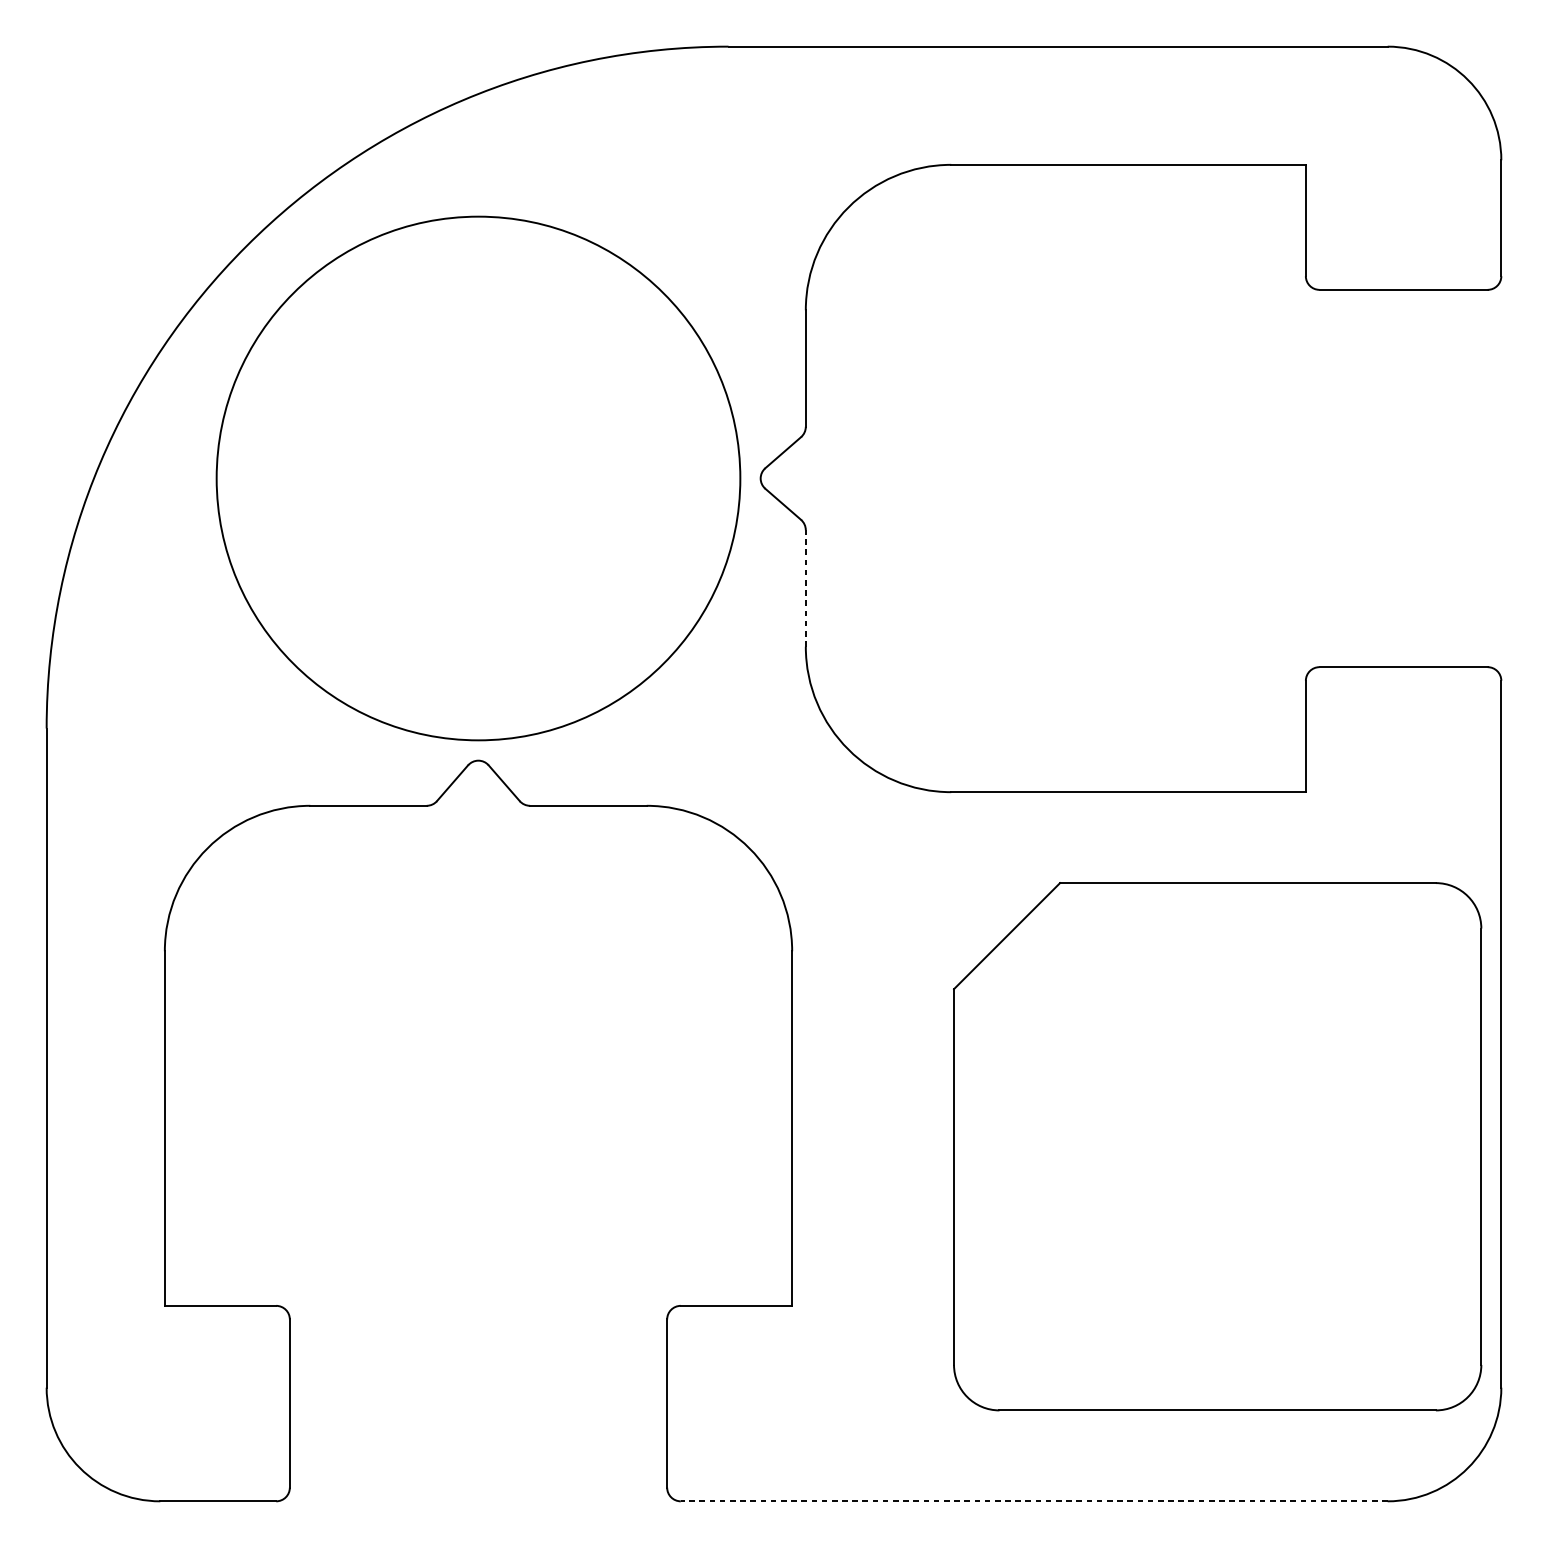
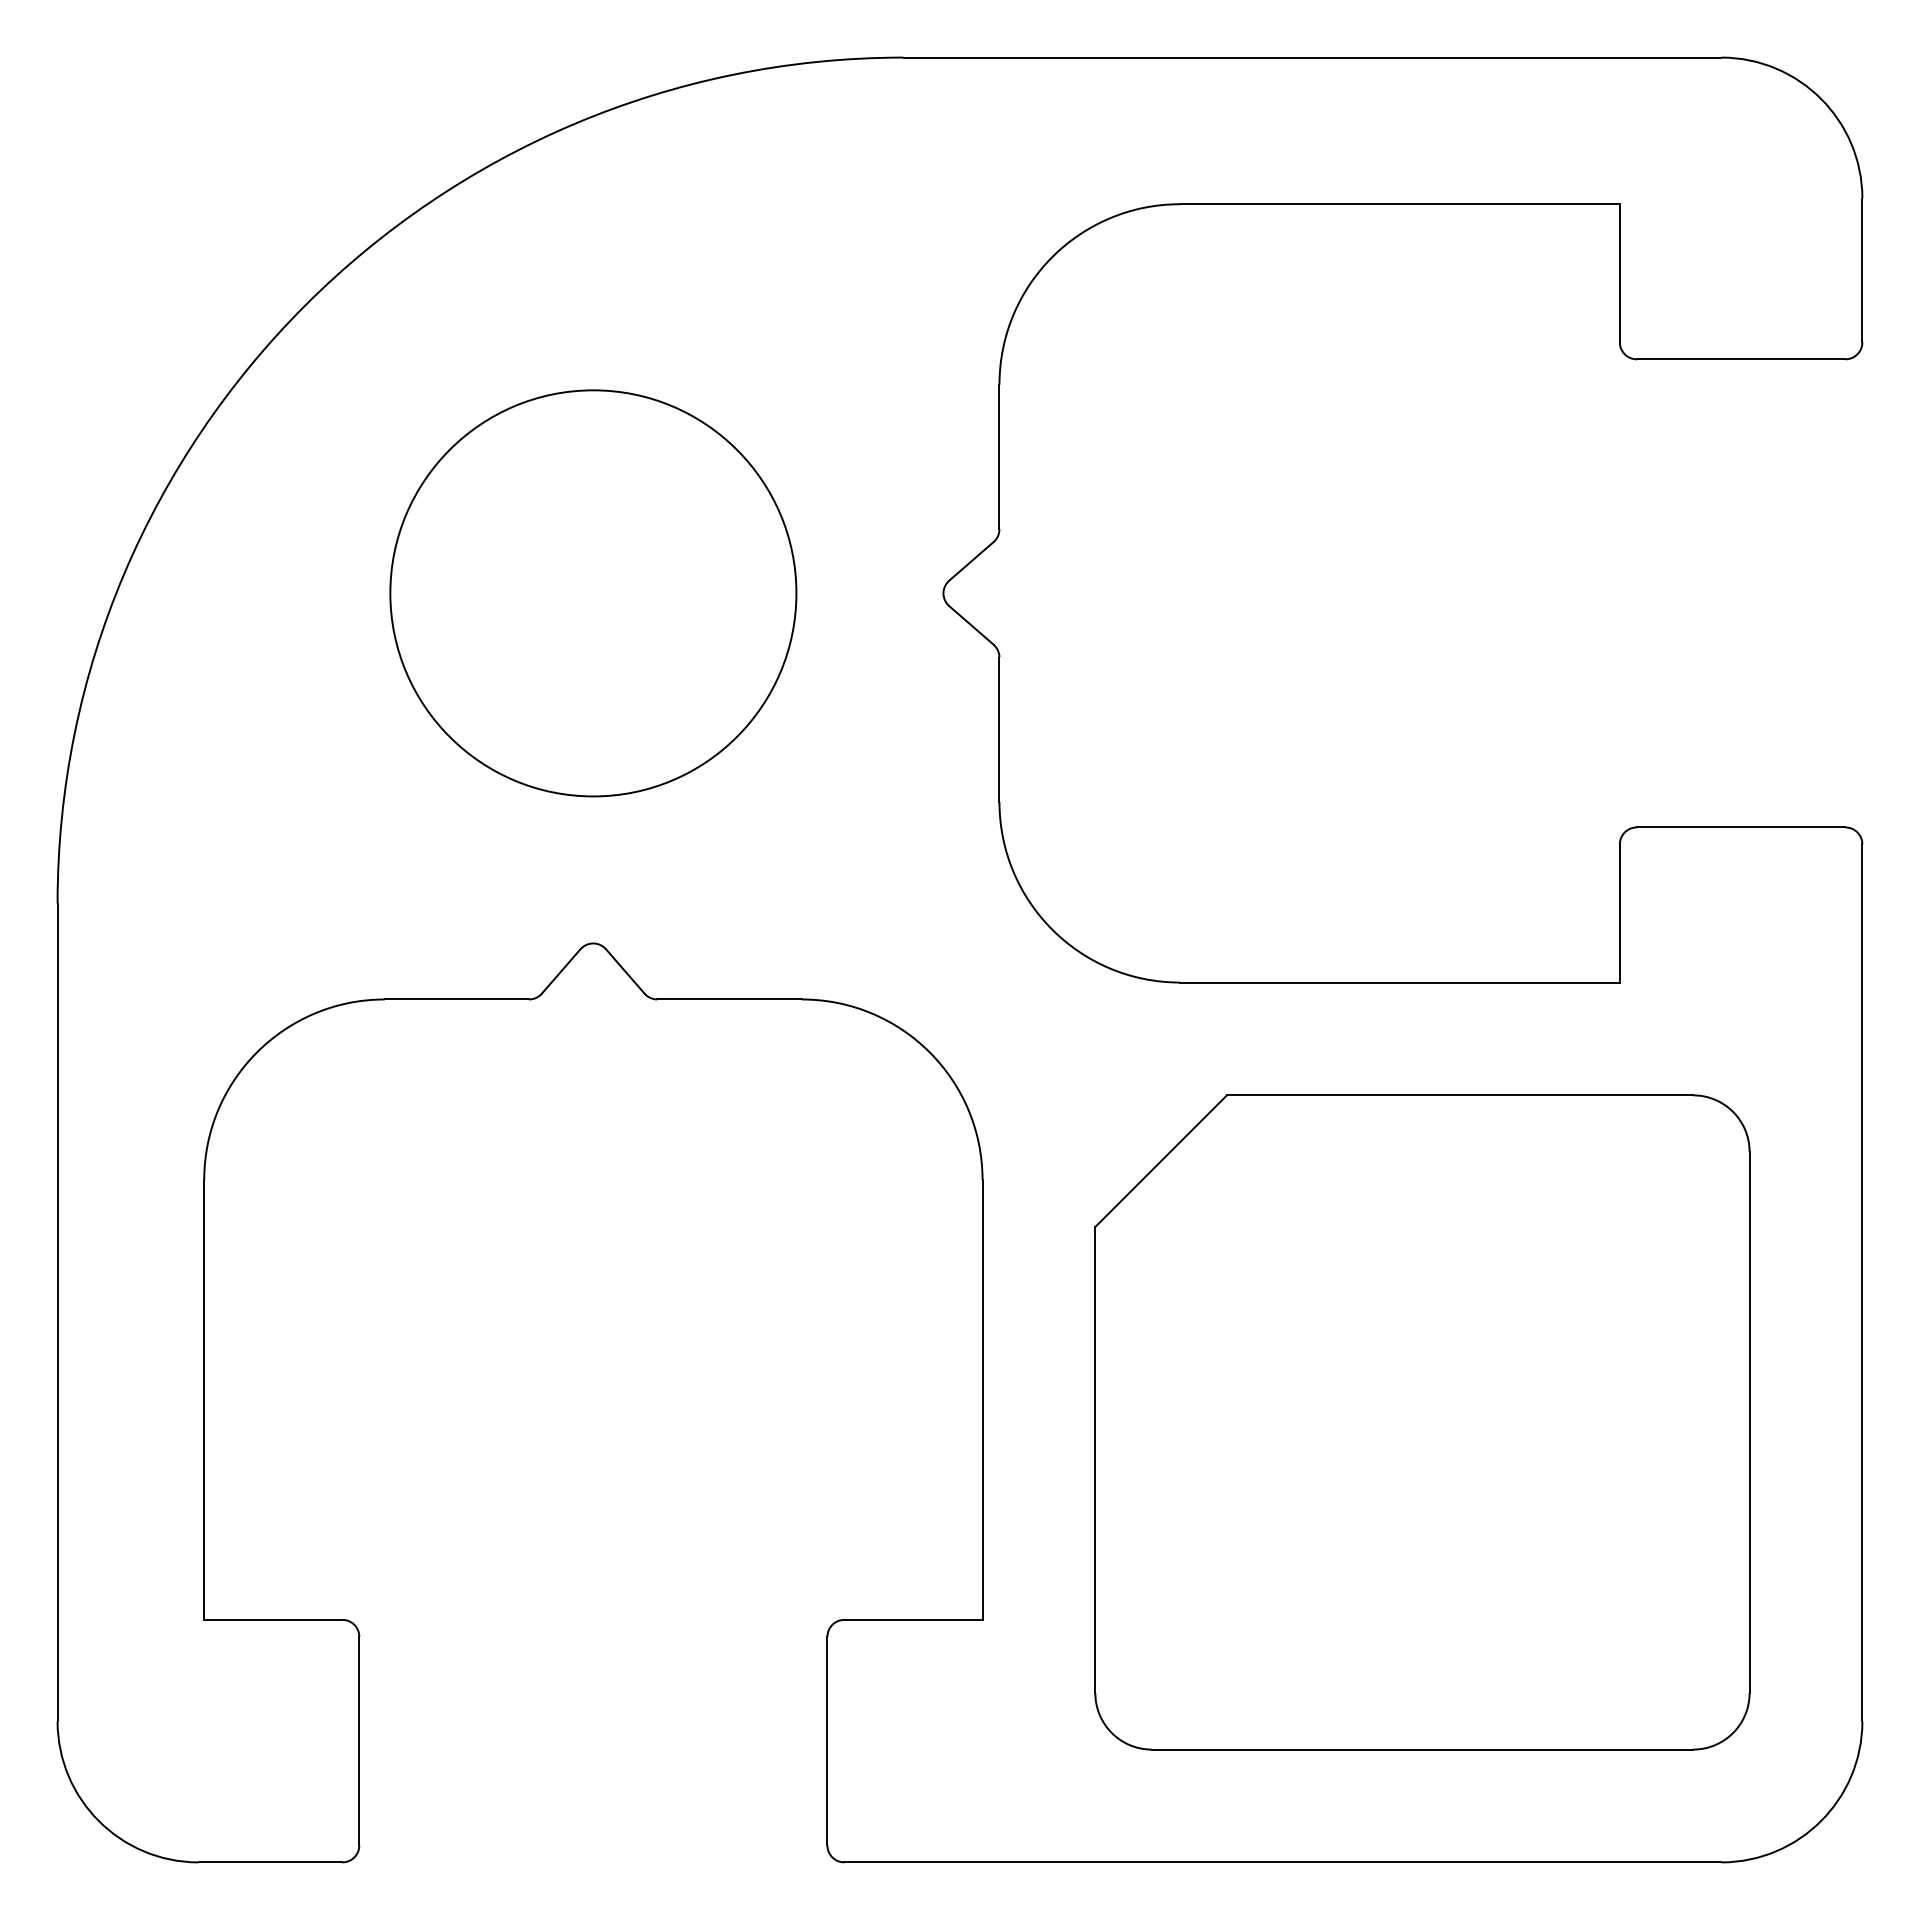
circle: (478, 478) -> (593, 593), size x0.62
line: (805, 588) -> (999, 729), dashed -> solid
part: (1217, 1146) -> (1422, 1422), moved
line: (1033, 1501) -> (1282, 1862), dashed -> solid

